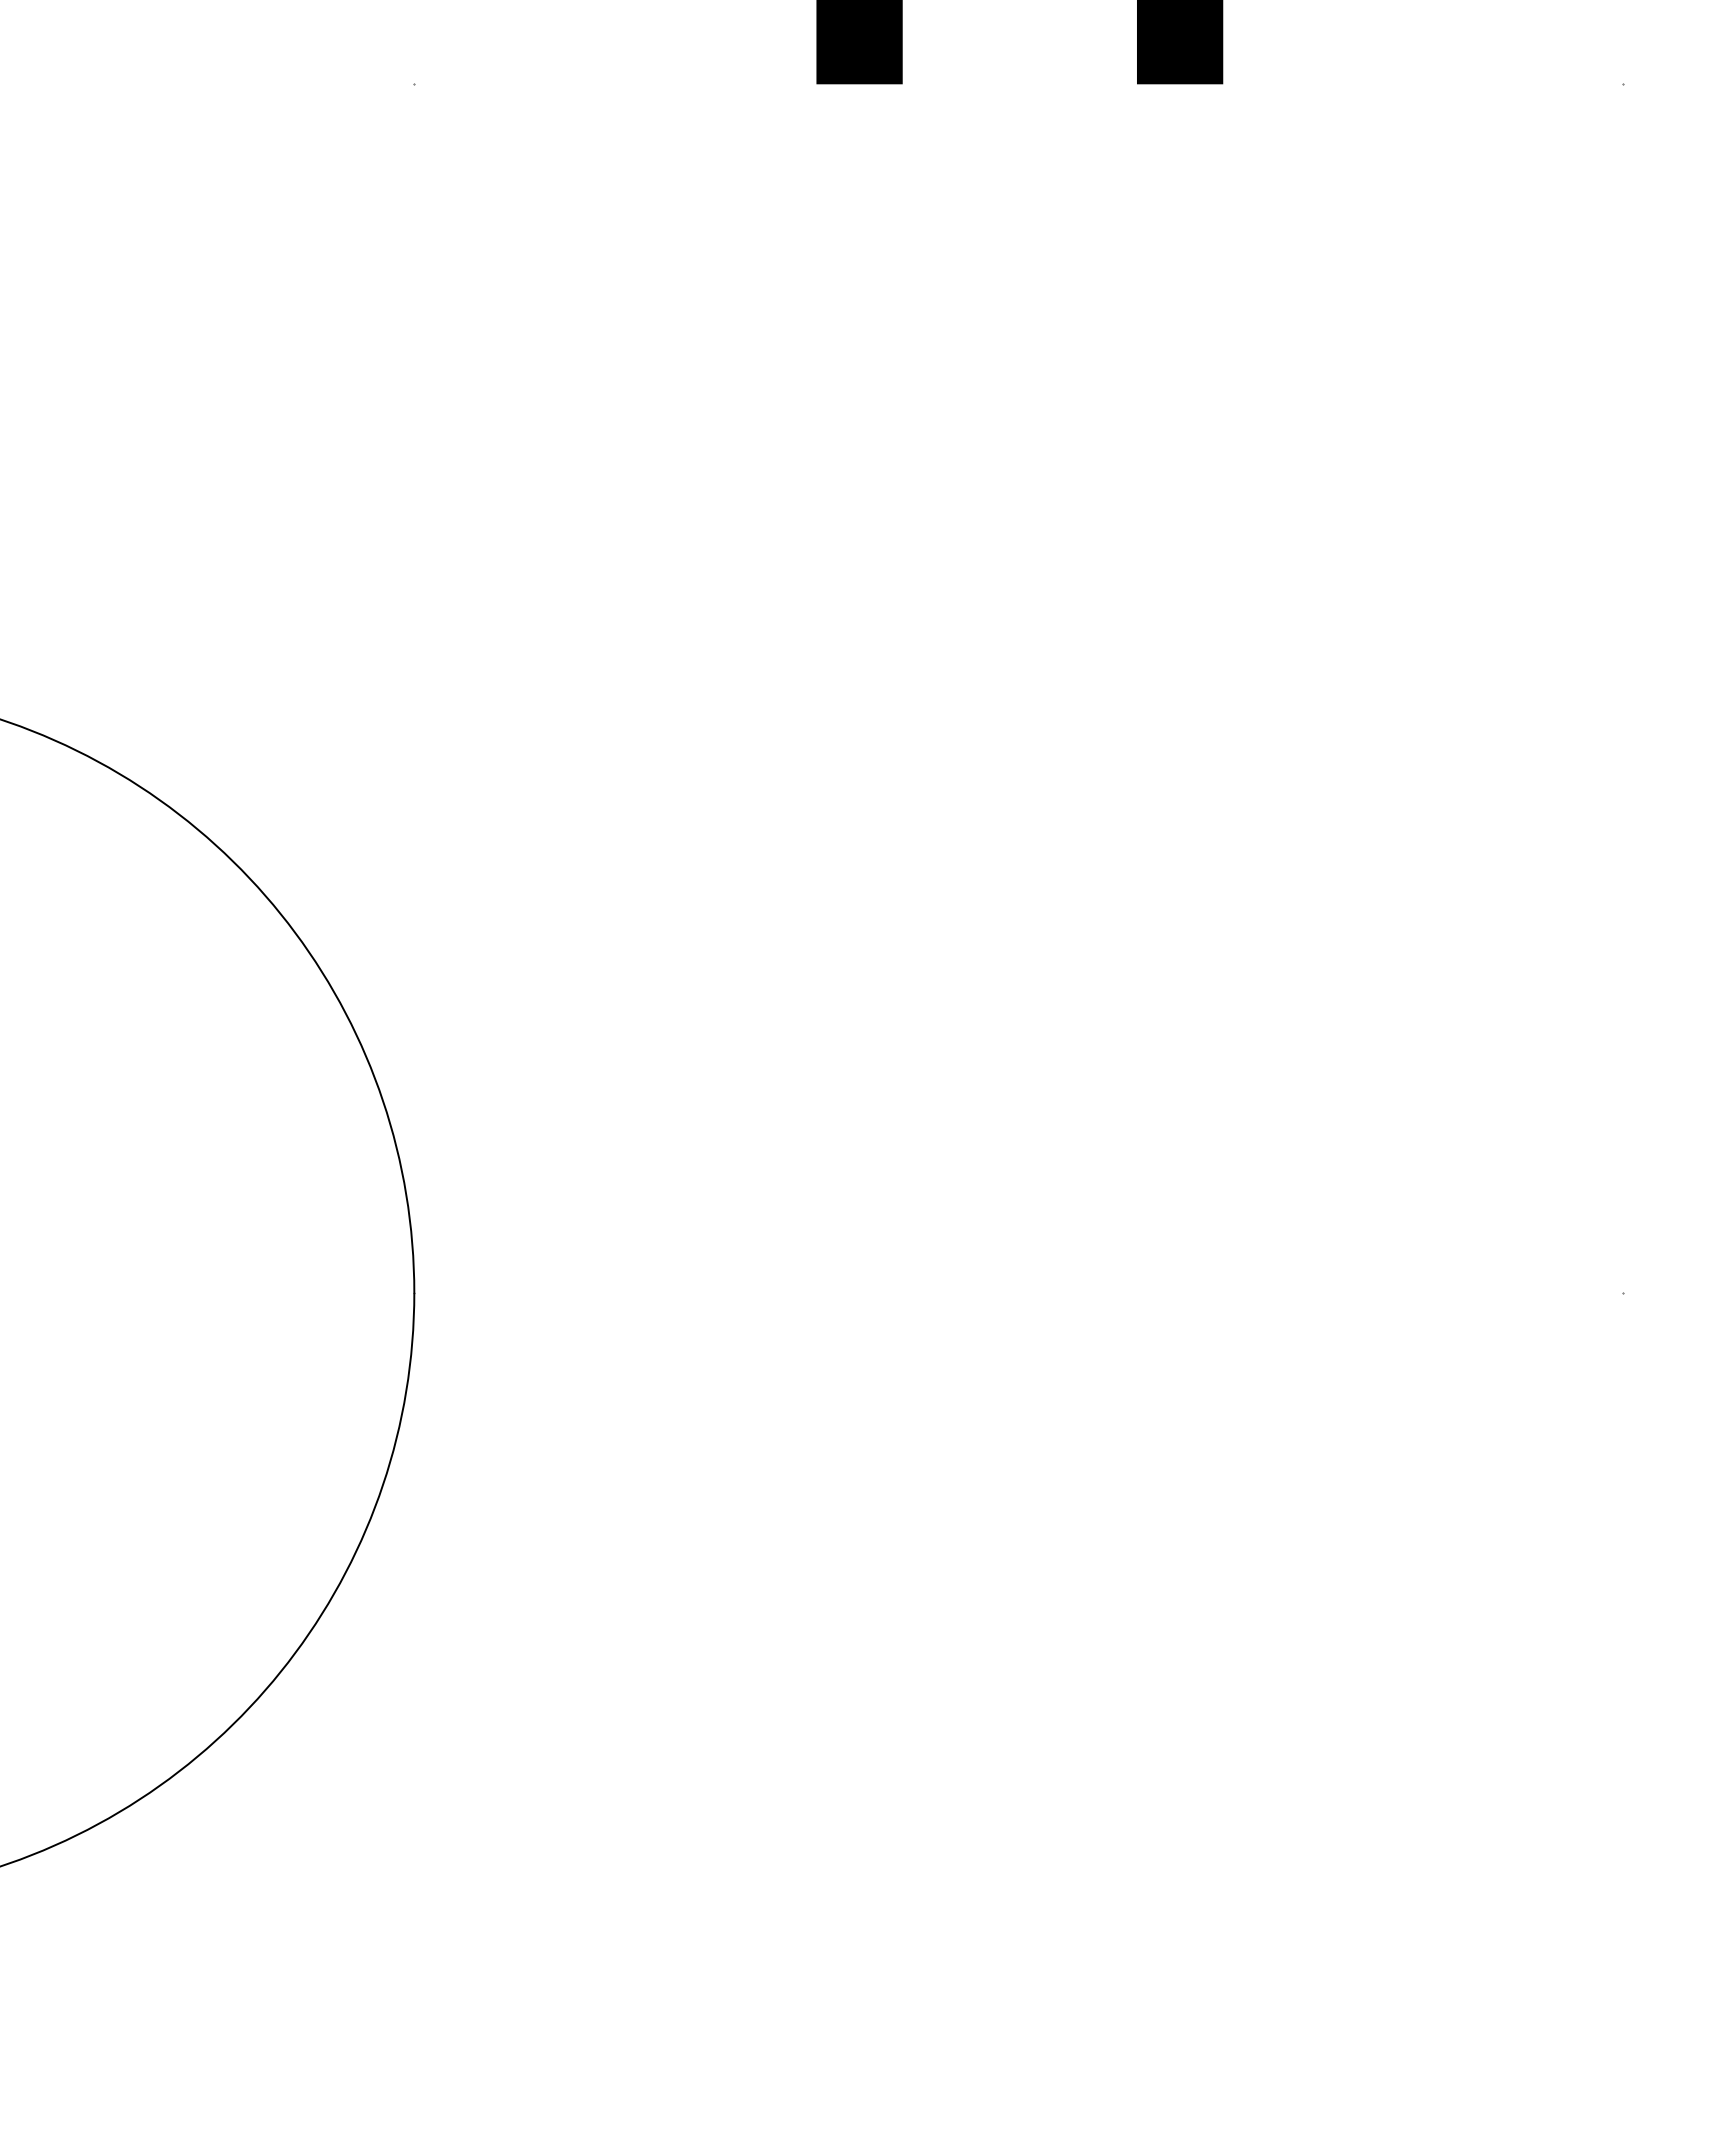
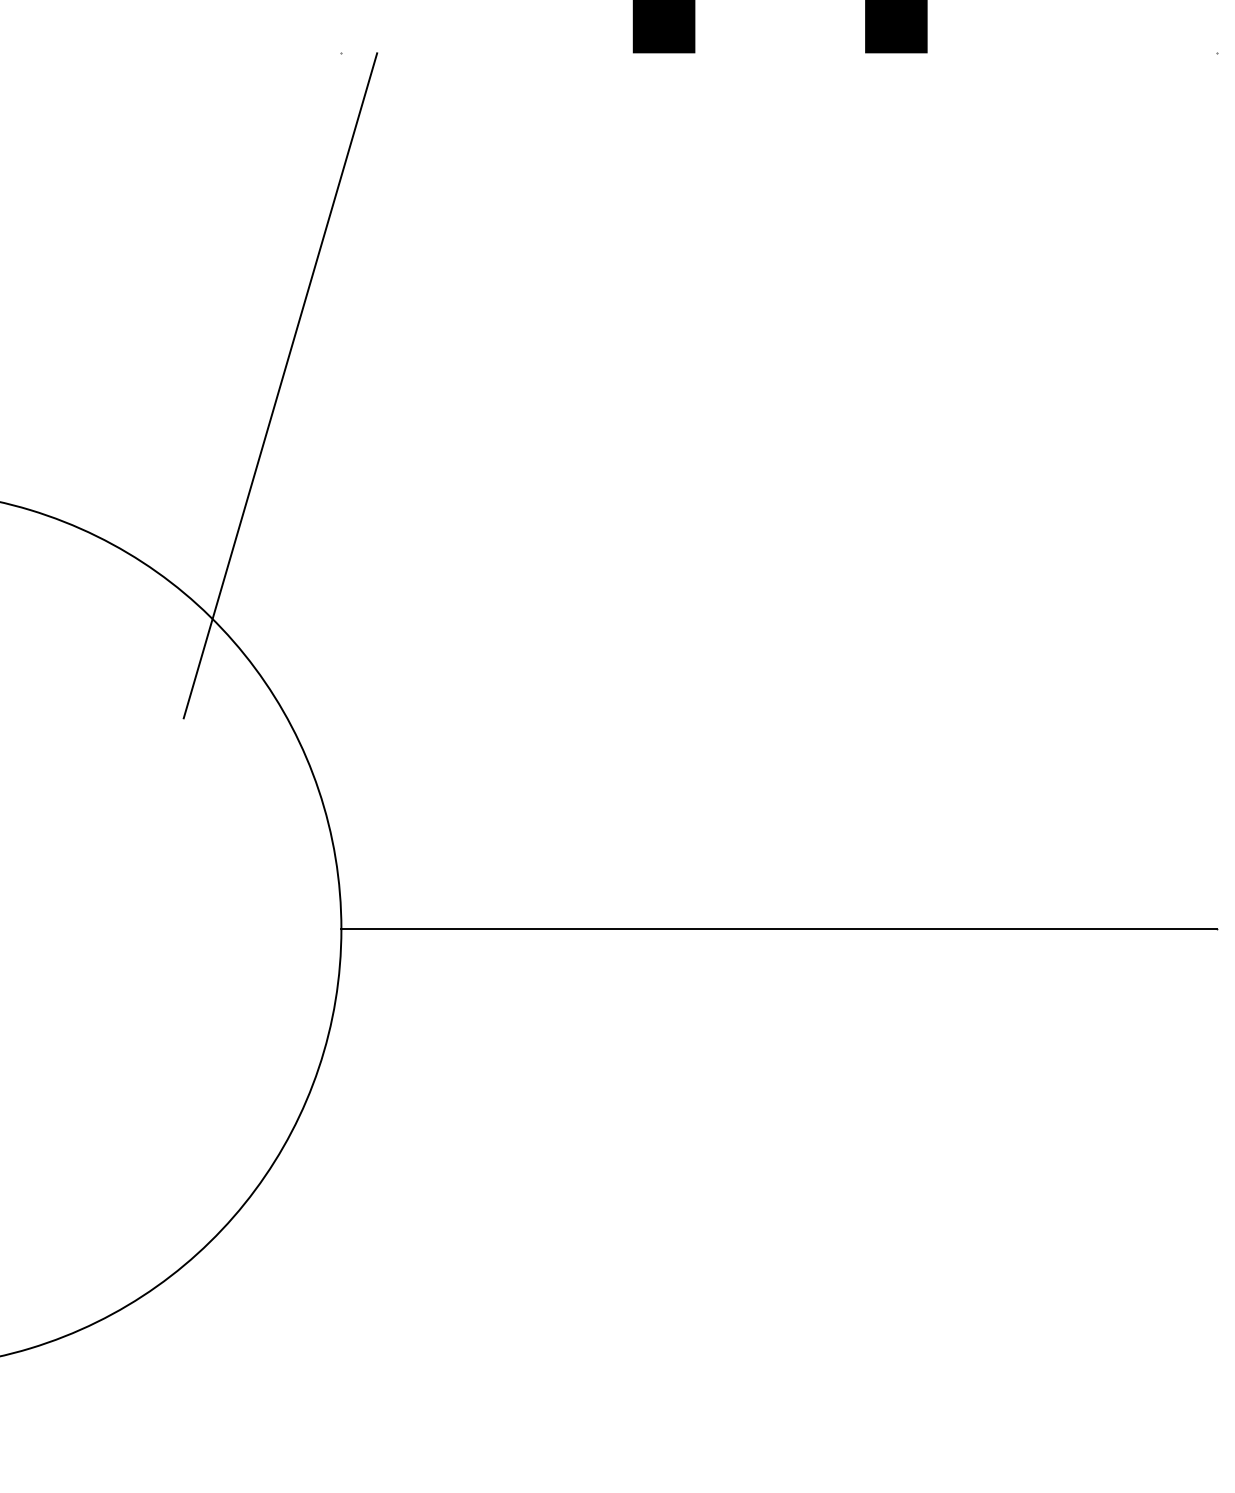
line: (329, 542) -> (279, 385), added
line: (1018, 1292) -> (779, 928), added

